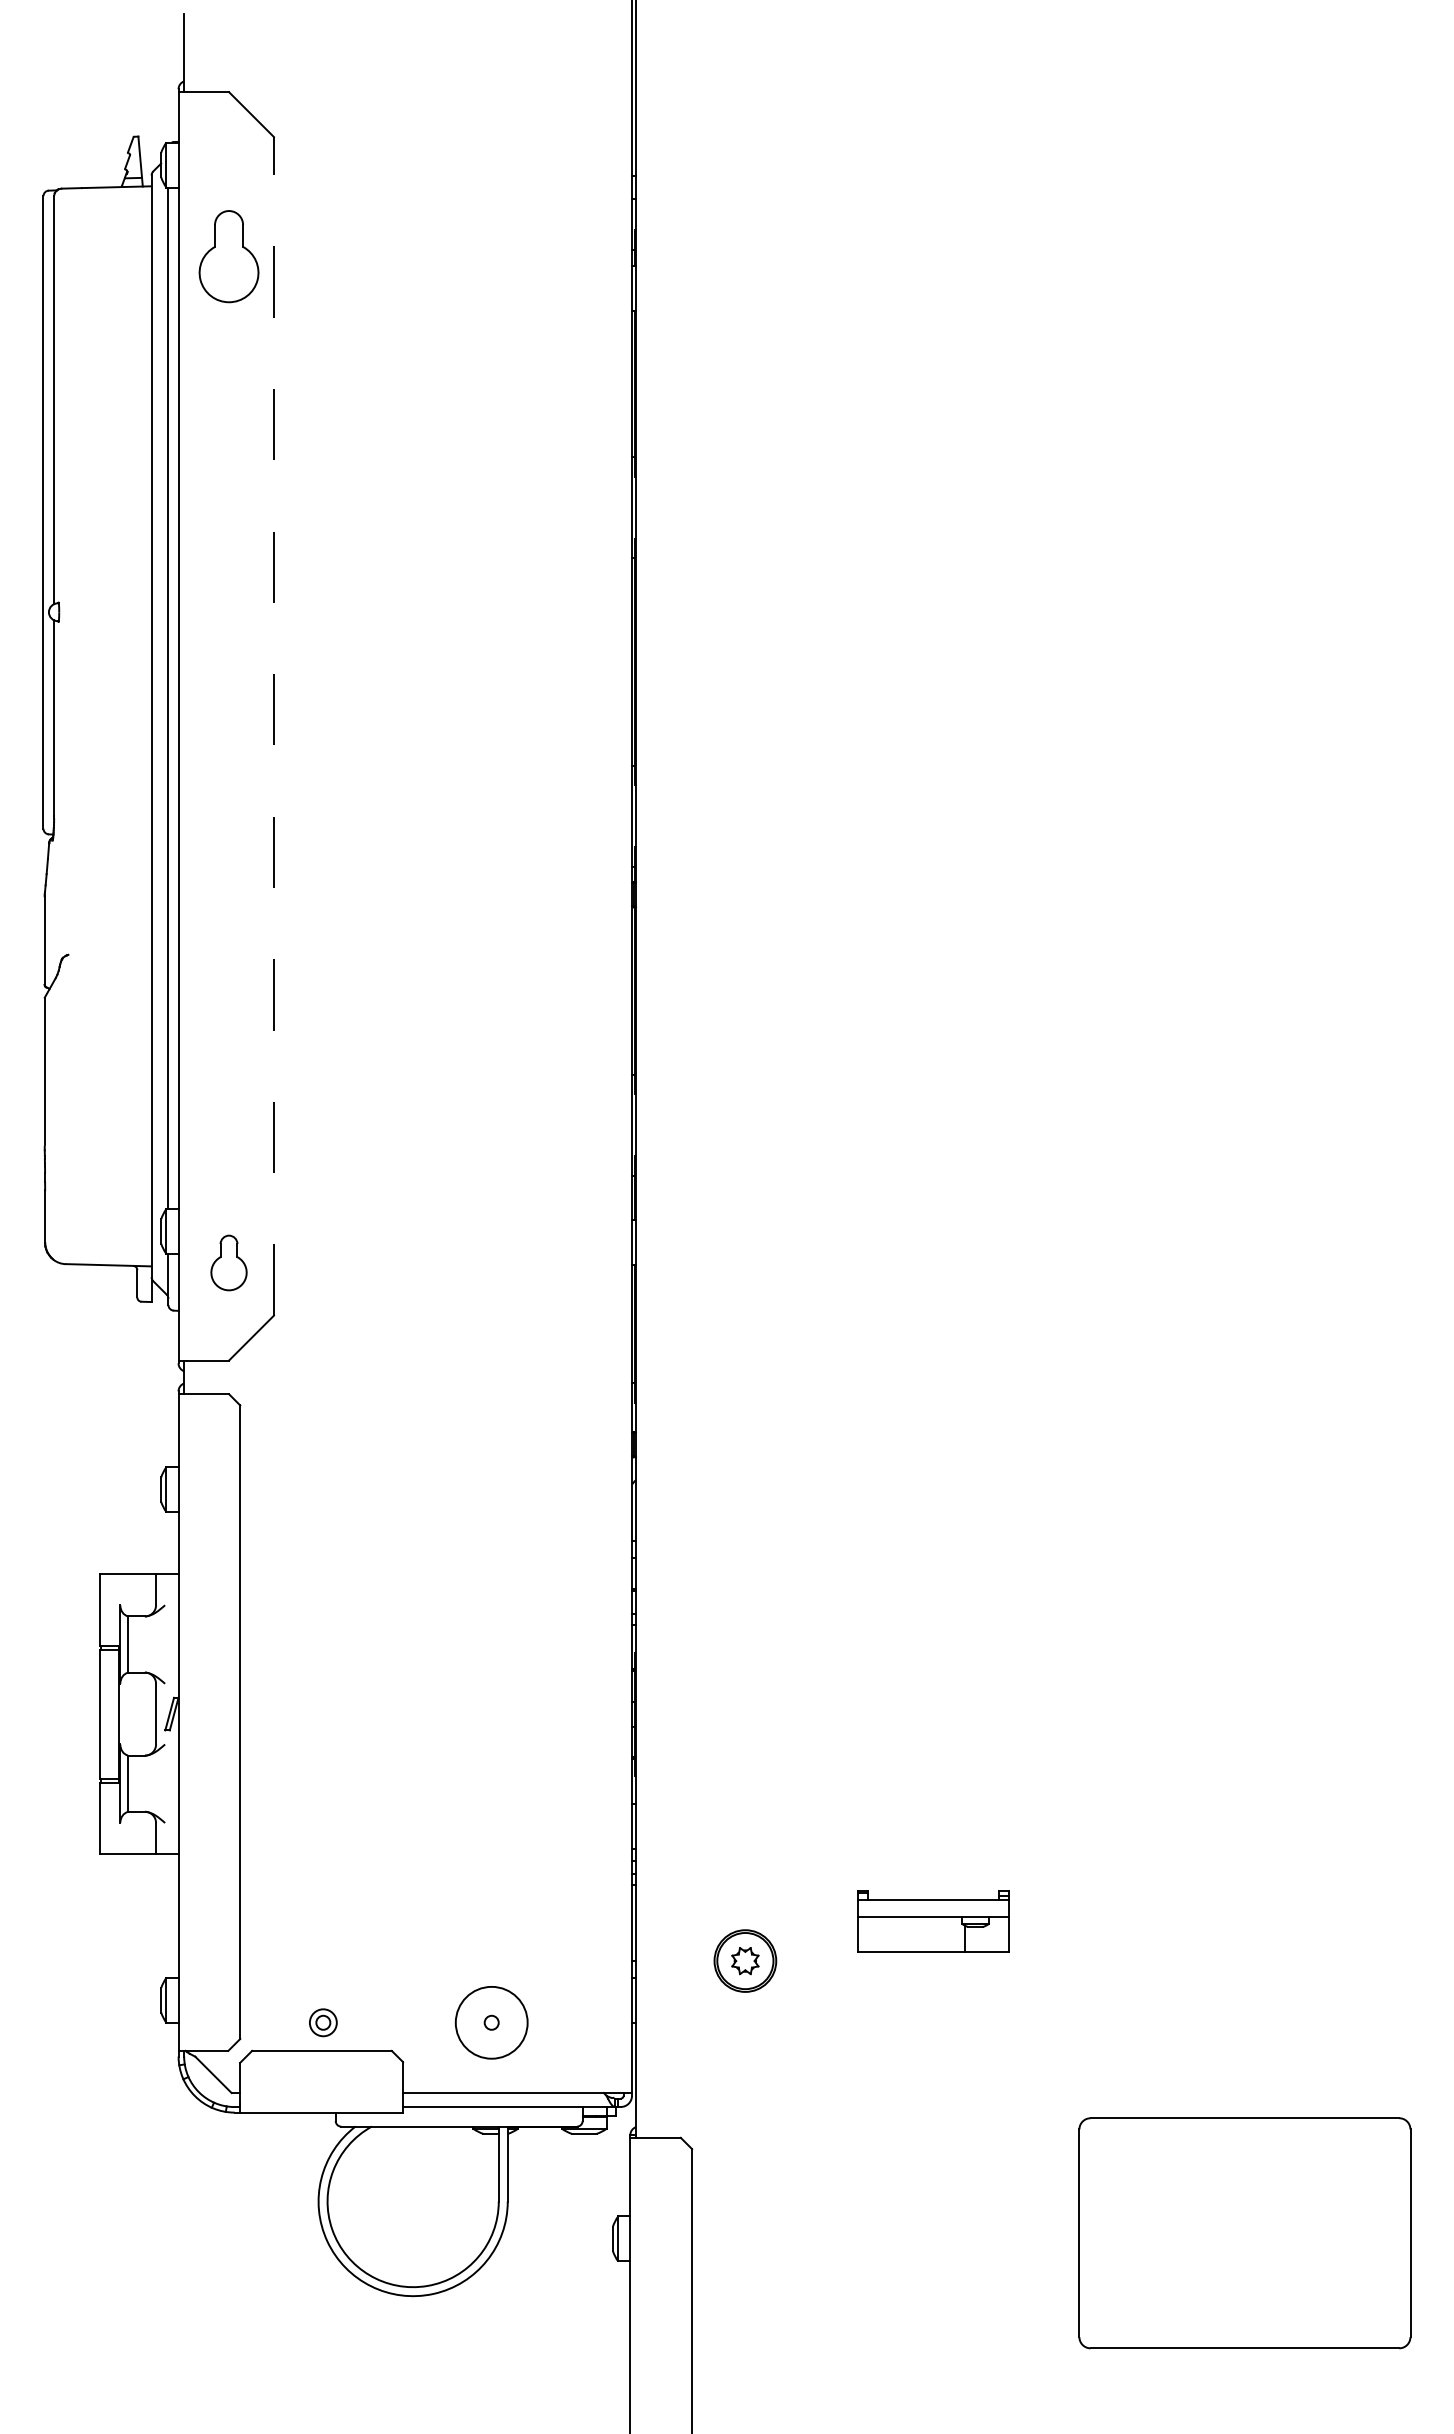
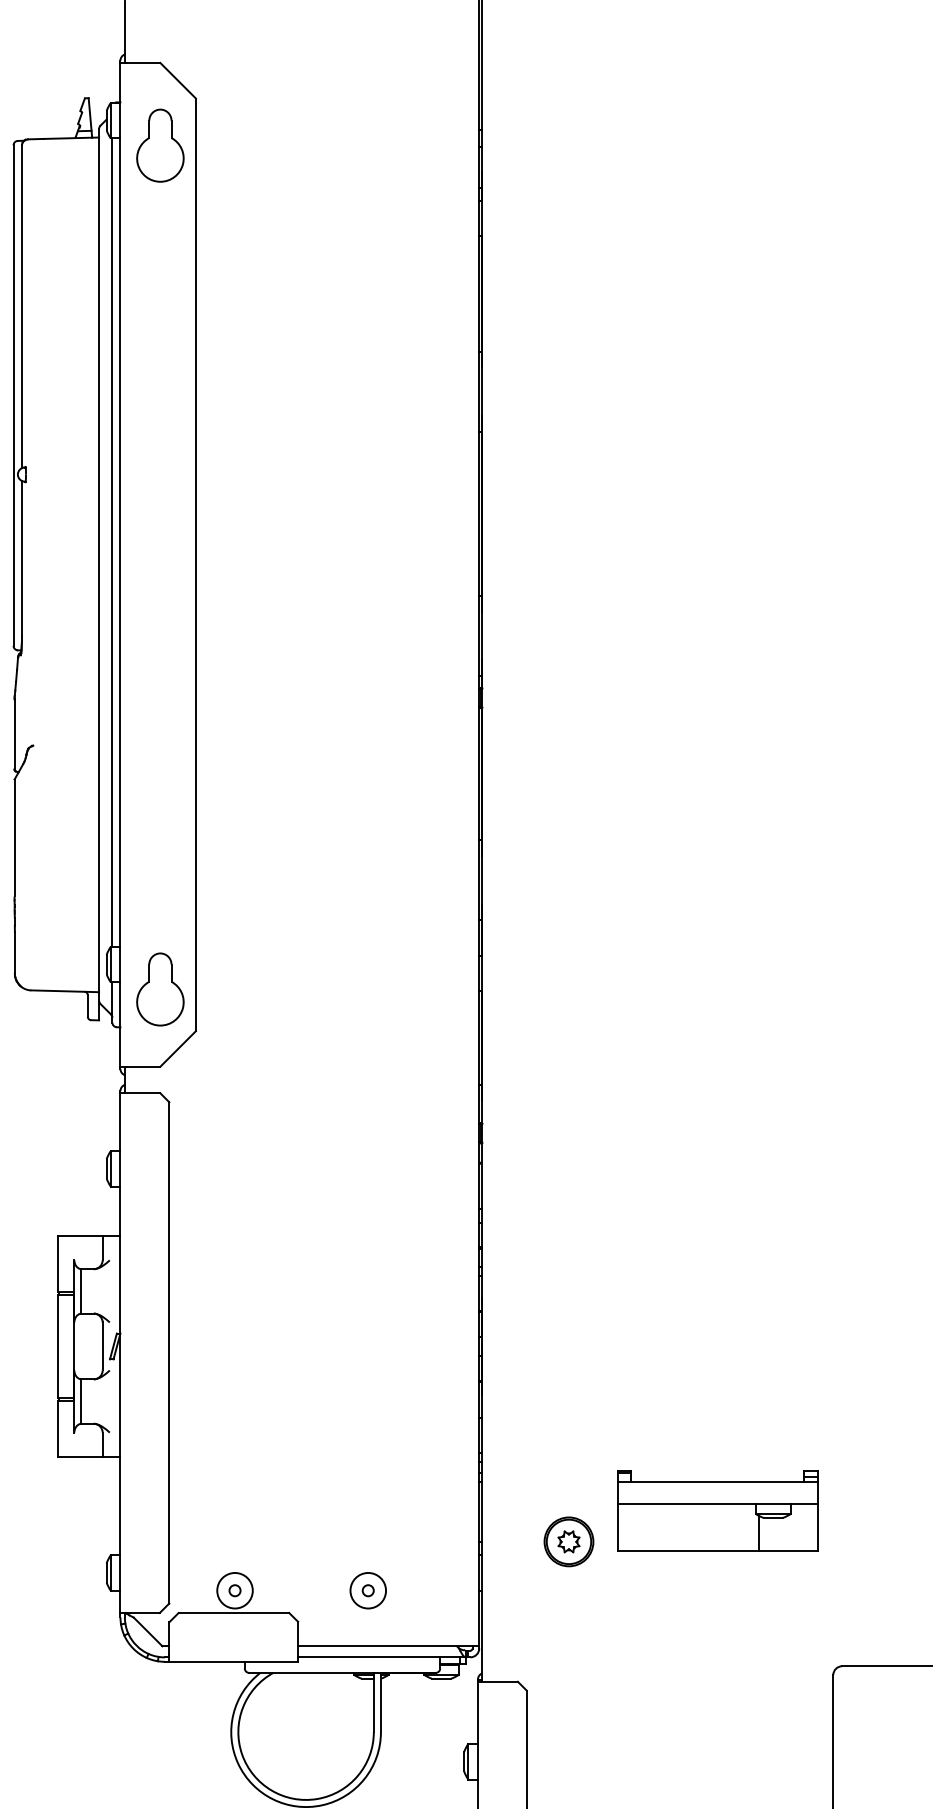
part: (228, 256) -> (159, 145), moved
line: (273, 725) -> (195, 564), dashed -> solid
part: (228, 1262) -> (159, 989), size x1.67
part: (933, 1921) -> (717, 1510), size x1.67
circle: (322, 2022) -> (234, 1590), size x1.67
circle: (491, 2022) -> (368, 1590), size x0.62

